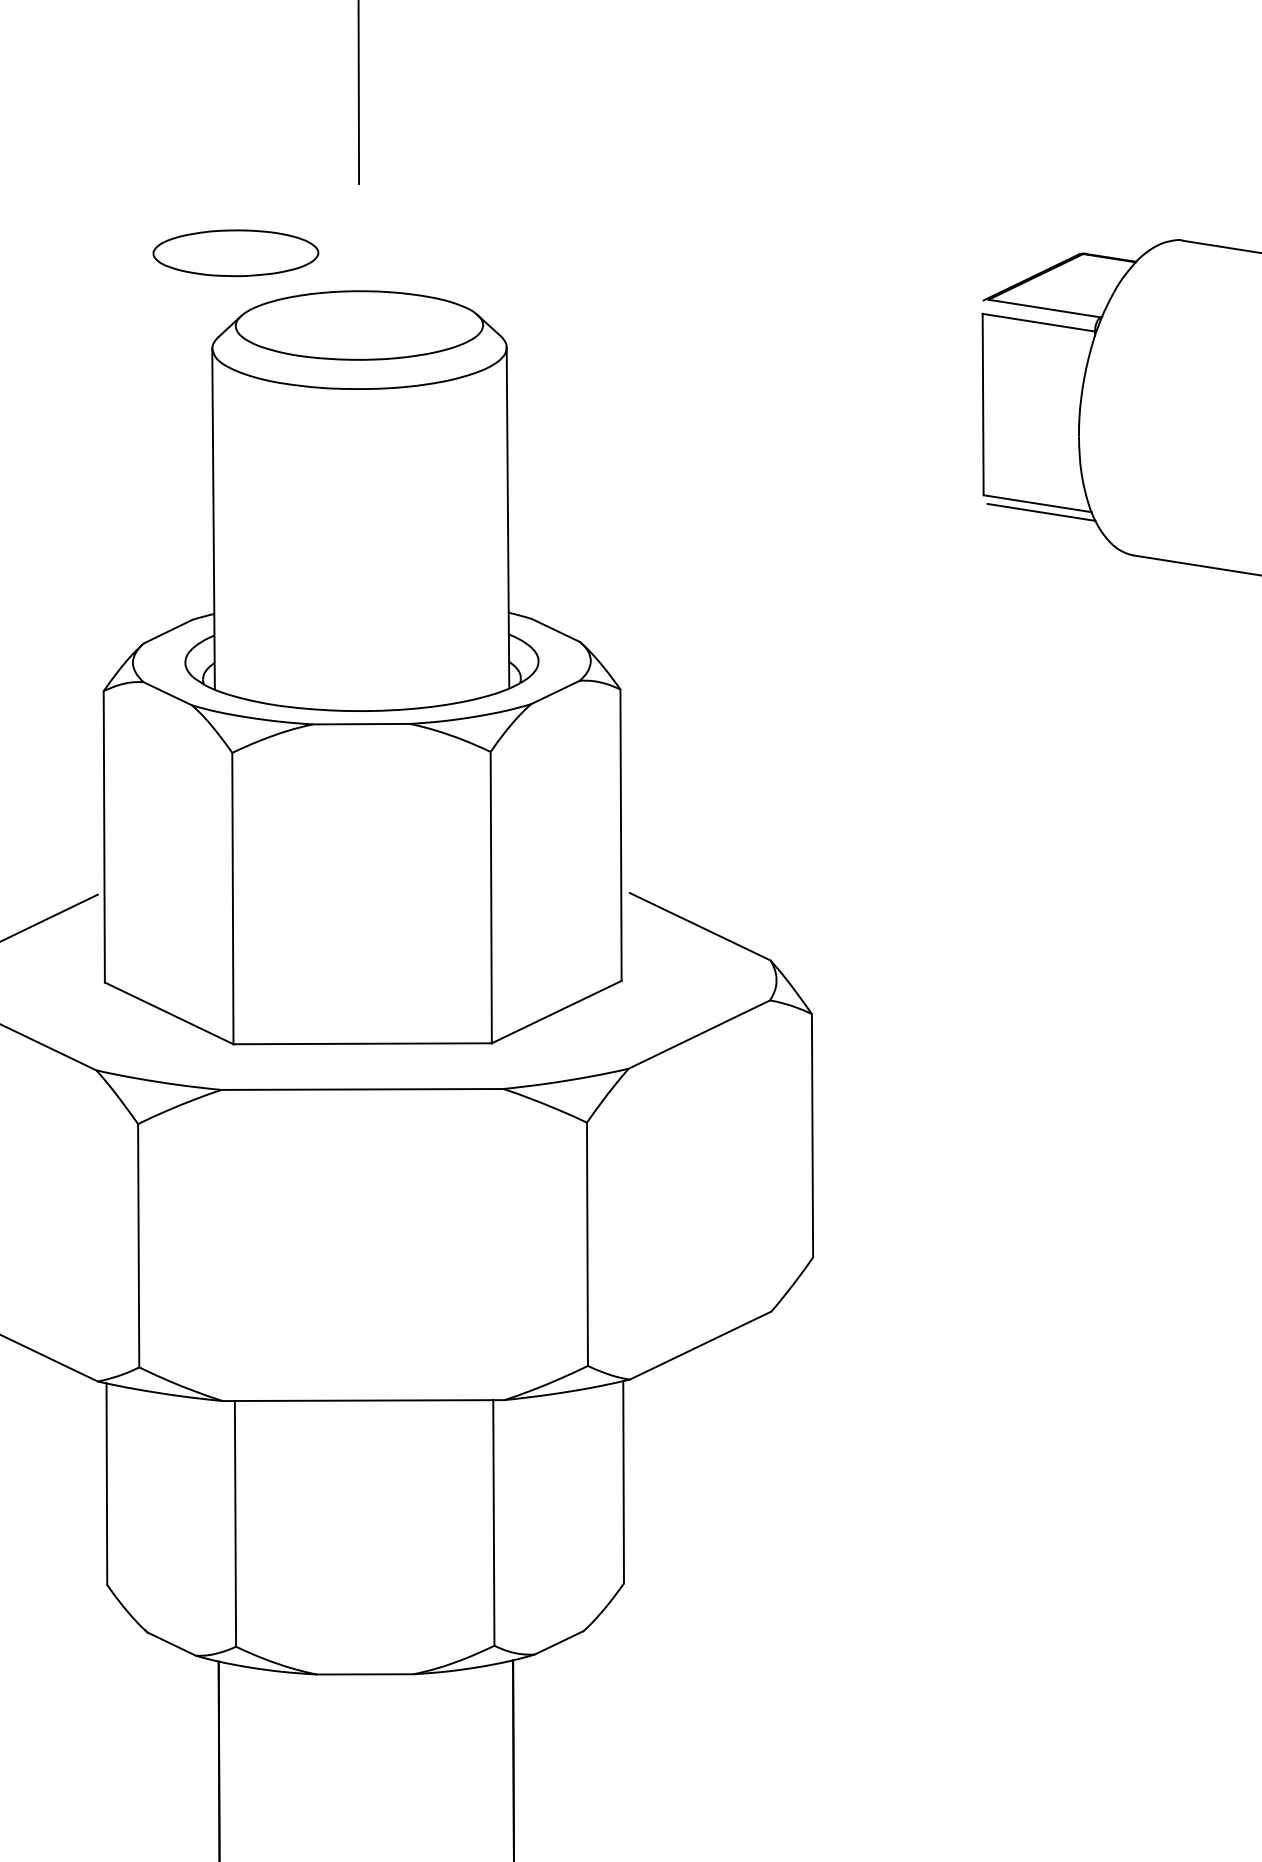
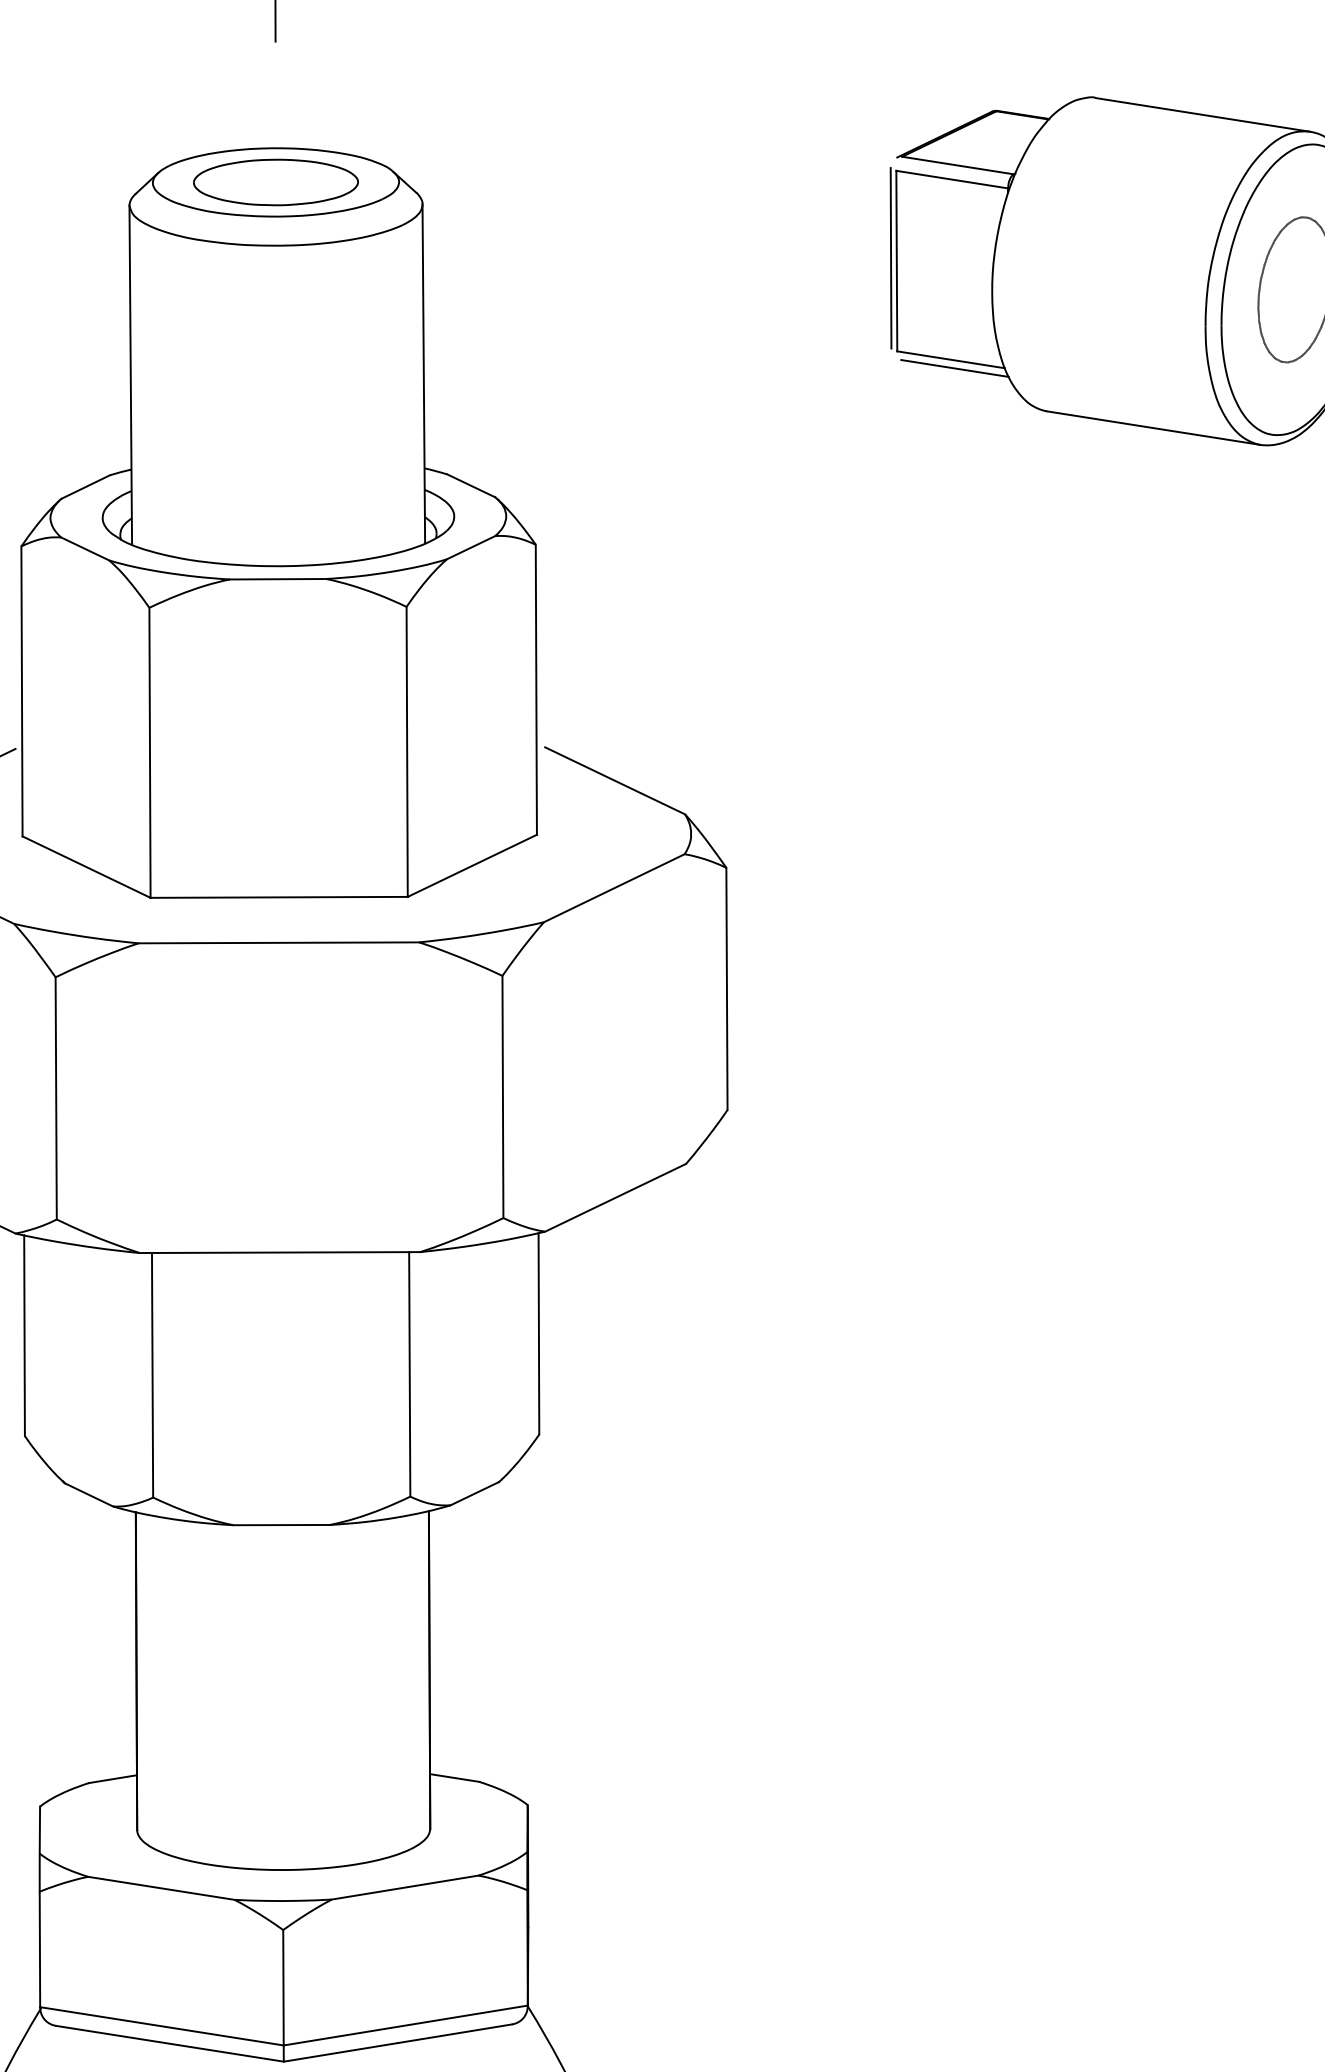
part: (235, 253) -> (275, 182), moved
line: (976, 401) -> (890, 258), added

